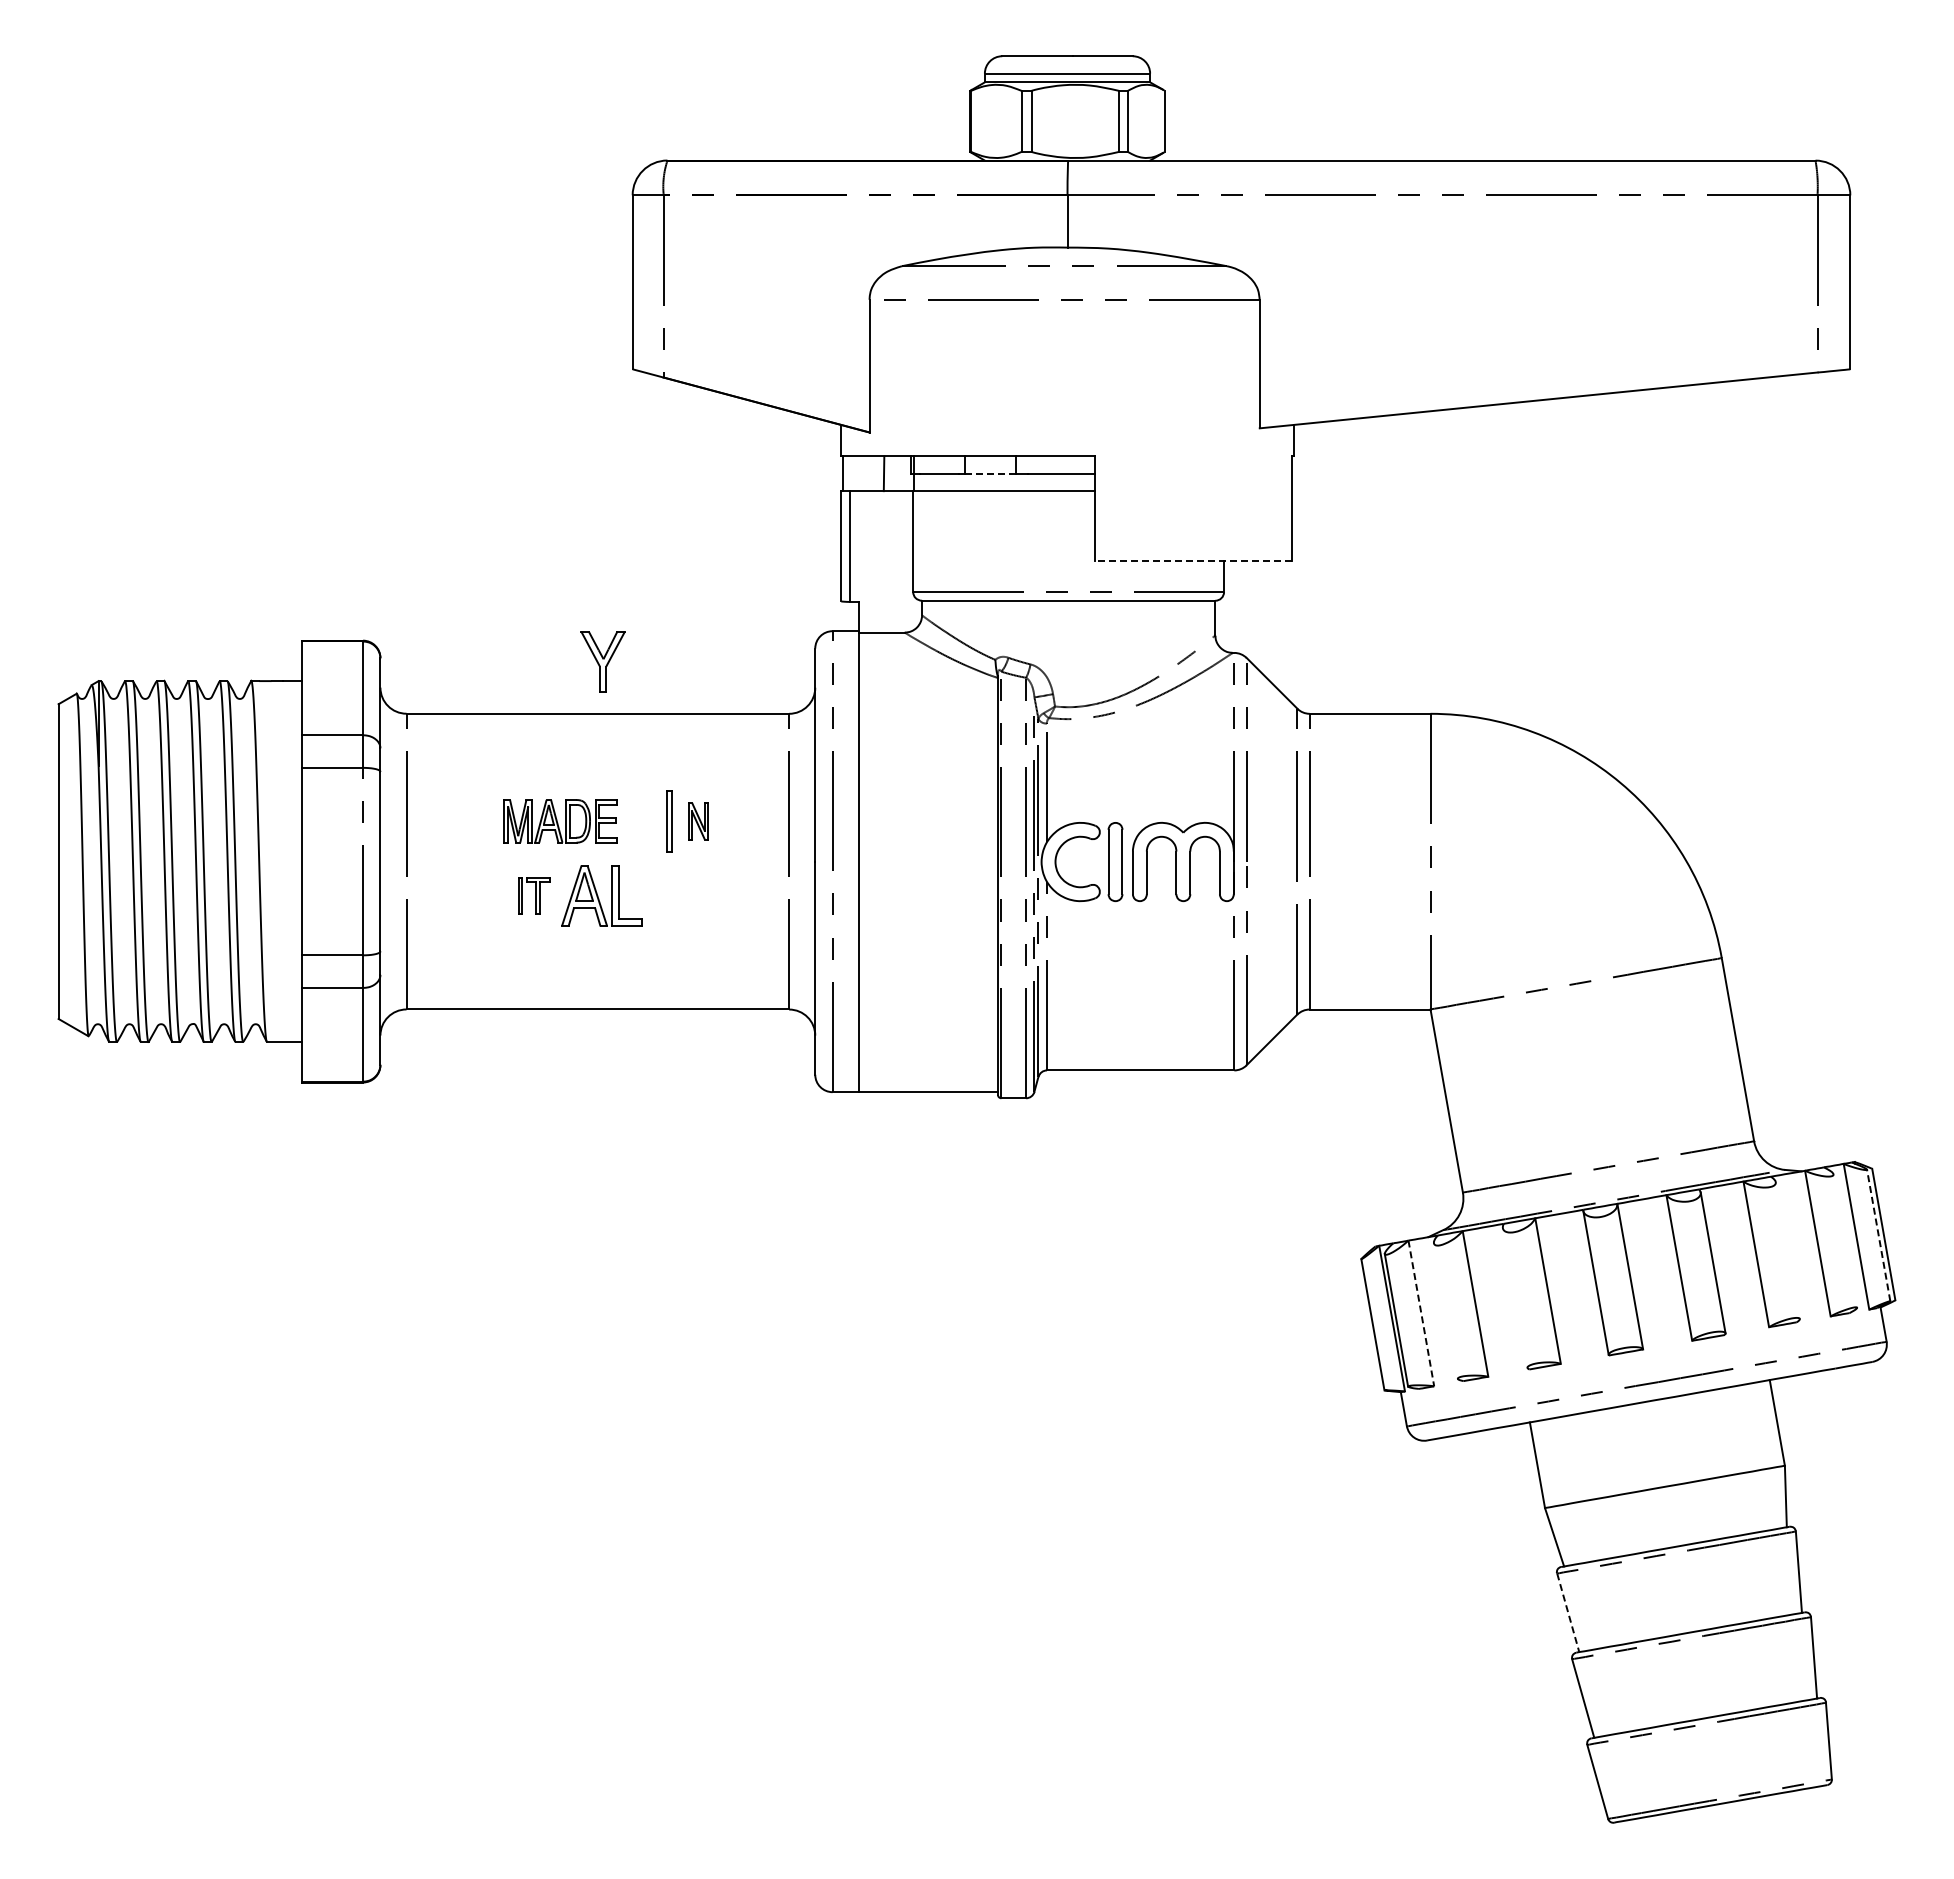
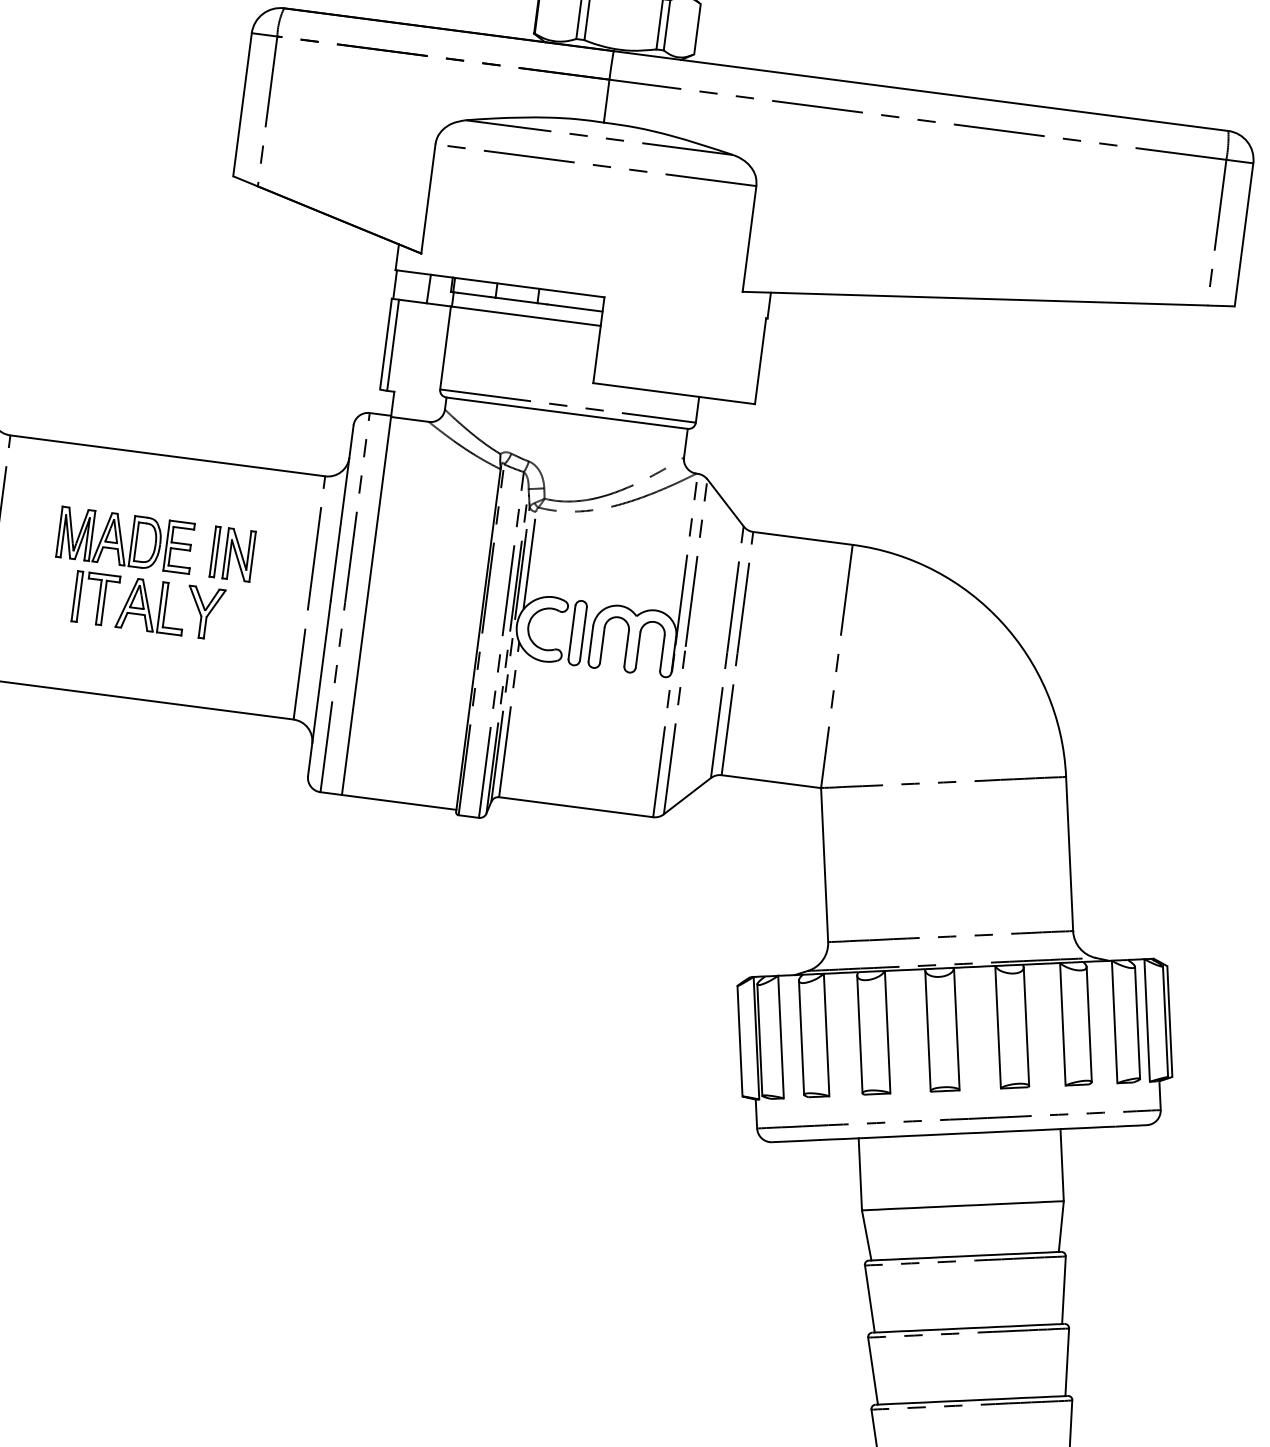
line: (990, 473) -> (516, 300), dashed -> solid
line: (1193, 560) -> (674, 393), dashed -> solid
part: (602, 661) -> (204, 612), moved
part: (560, 821) -> (125, 540), size x1.43
part: (698, 821) -> (239, 555), size x1.67
part: (533, 895) -> (95, 598), size x1.67
line: (1878, 1235) -> (1165, 1021), dashed -> solid
line: (1845, 1240) -> (1137, 1022), added
line: (1787, 1250) -> (1088, 1024), added
line: (1514, 1297) -> (859, 1033), added
line: (1445, 1310) -> (801, 1037), added
line: (1421, 1313) -> (781, 1037), dashed -> solid
line: (1568, 1612) -> (870, 1298), dashed -> solid

